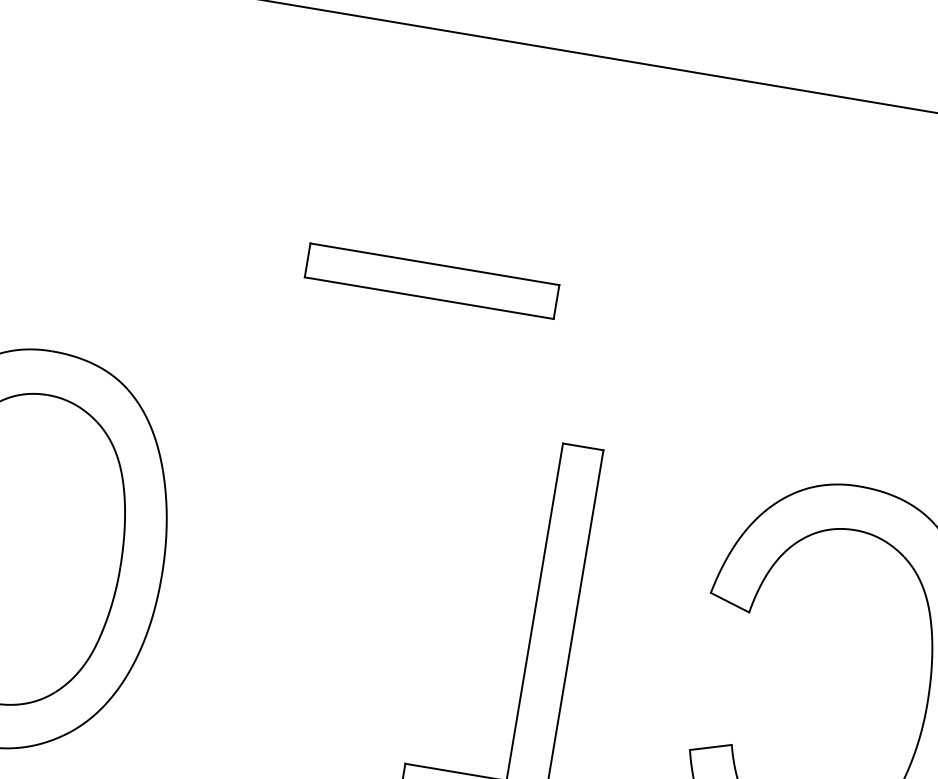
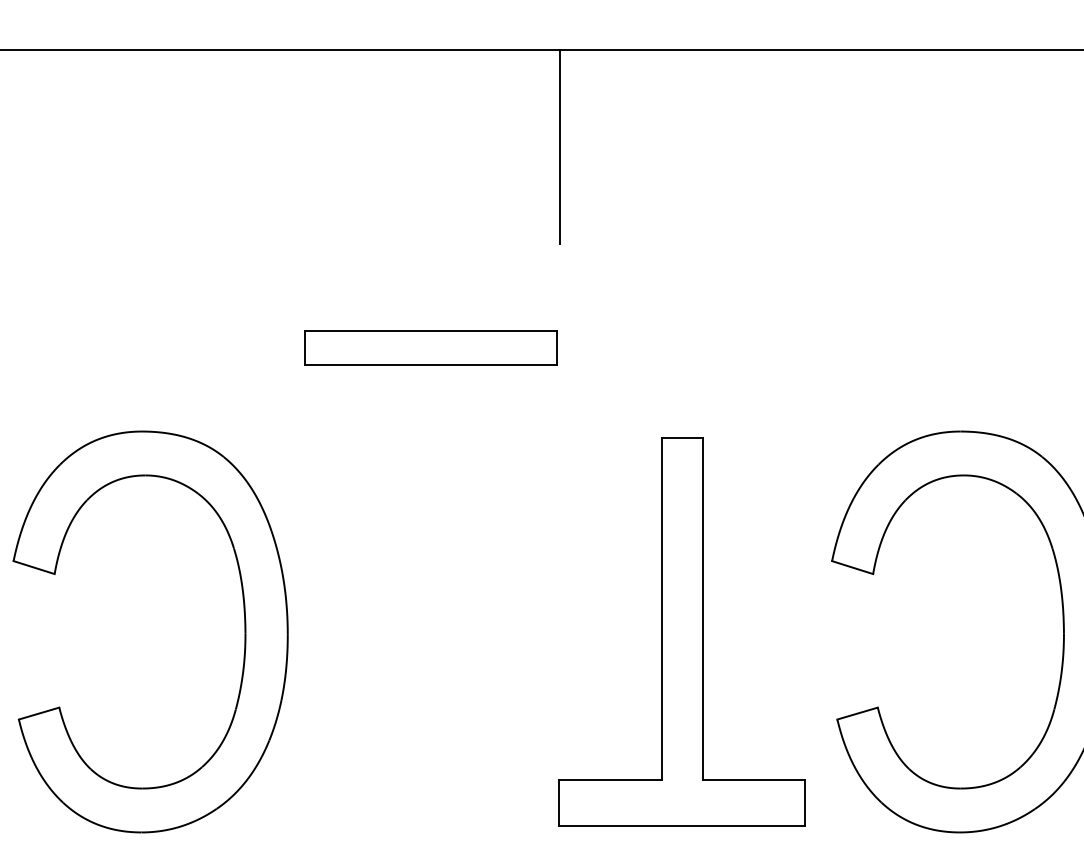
line: (510, 139) -> (559, 147), added
part: (431, 280) -> (430, 347), moved

